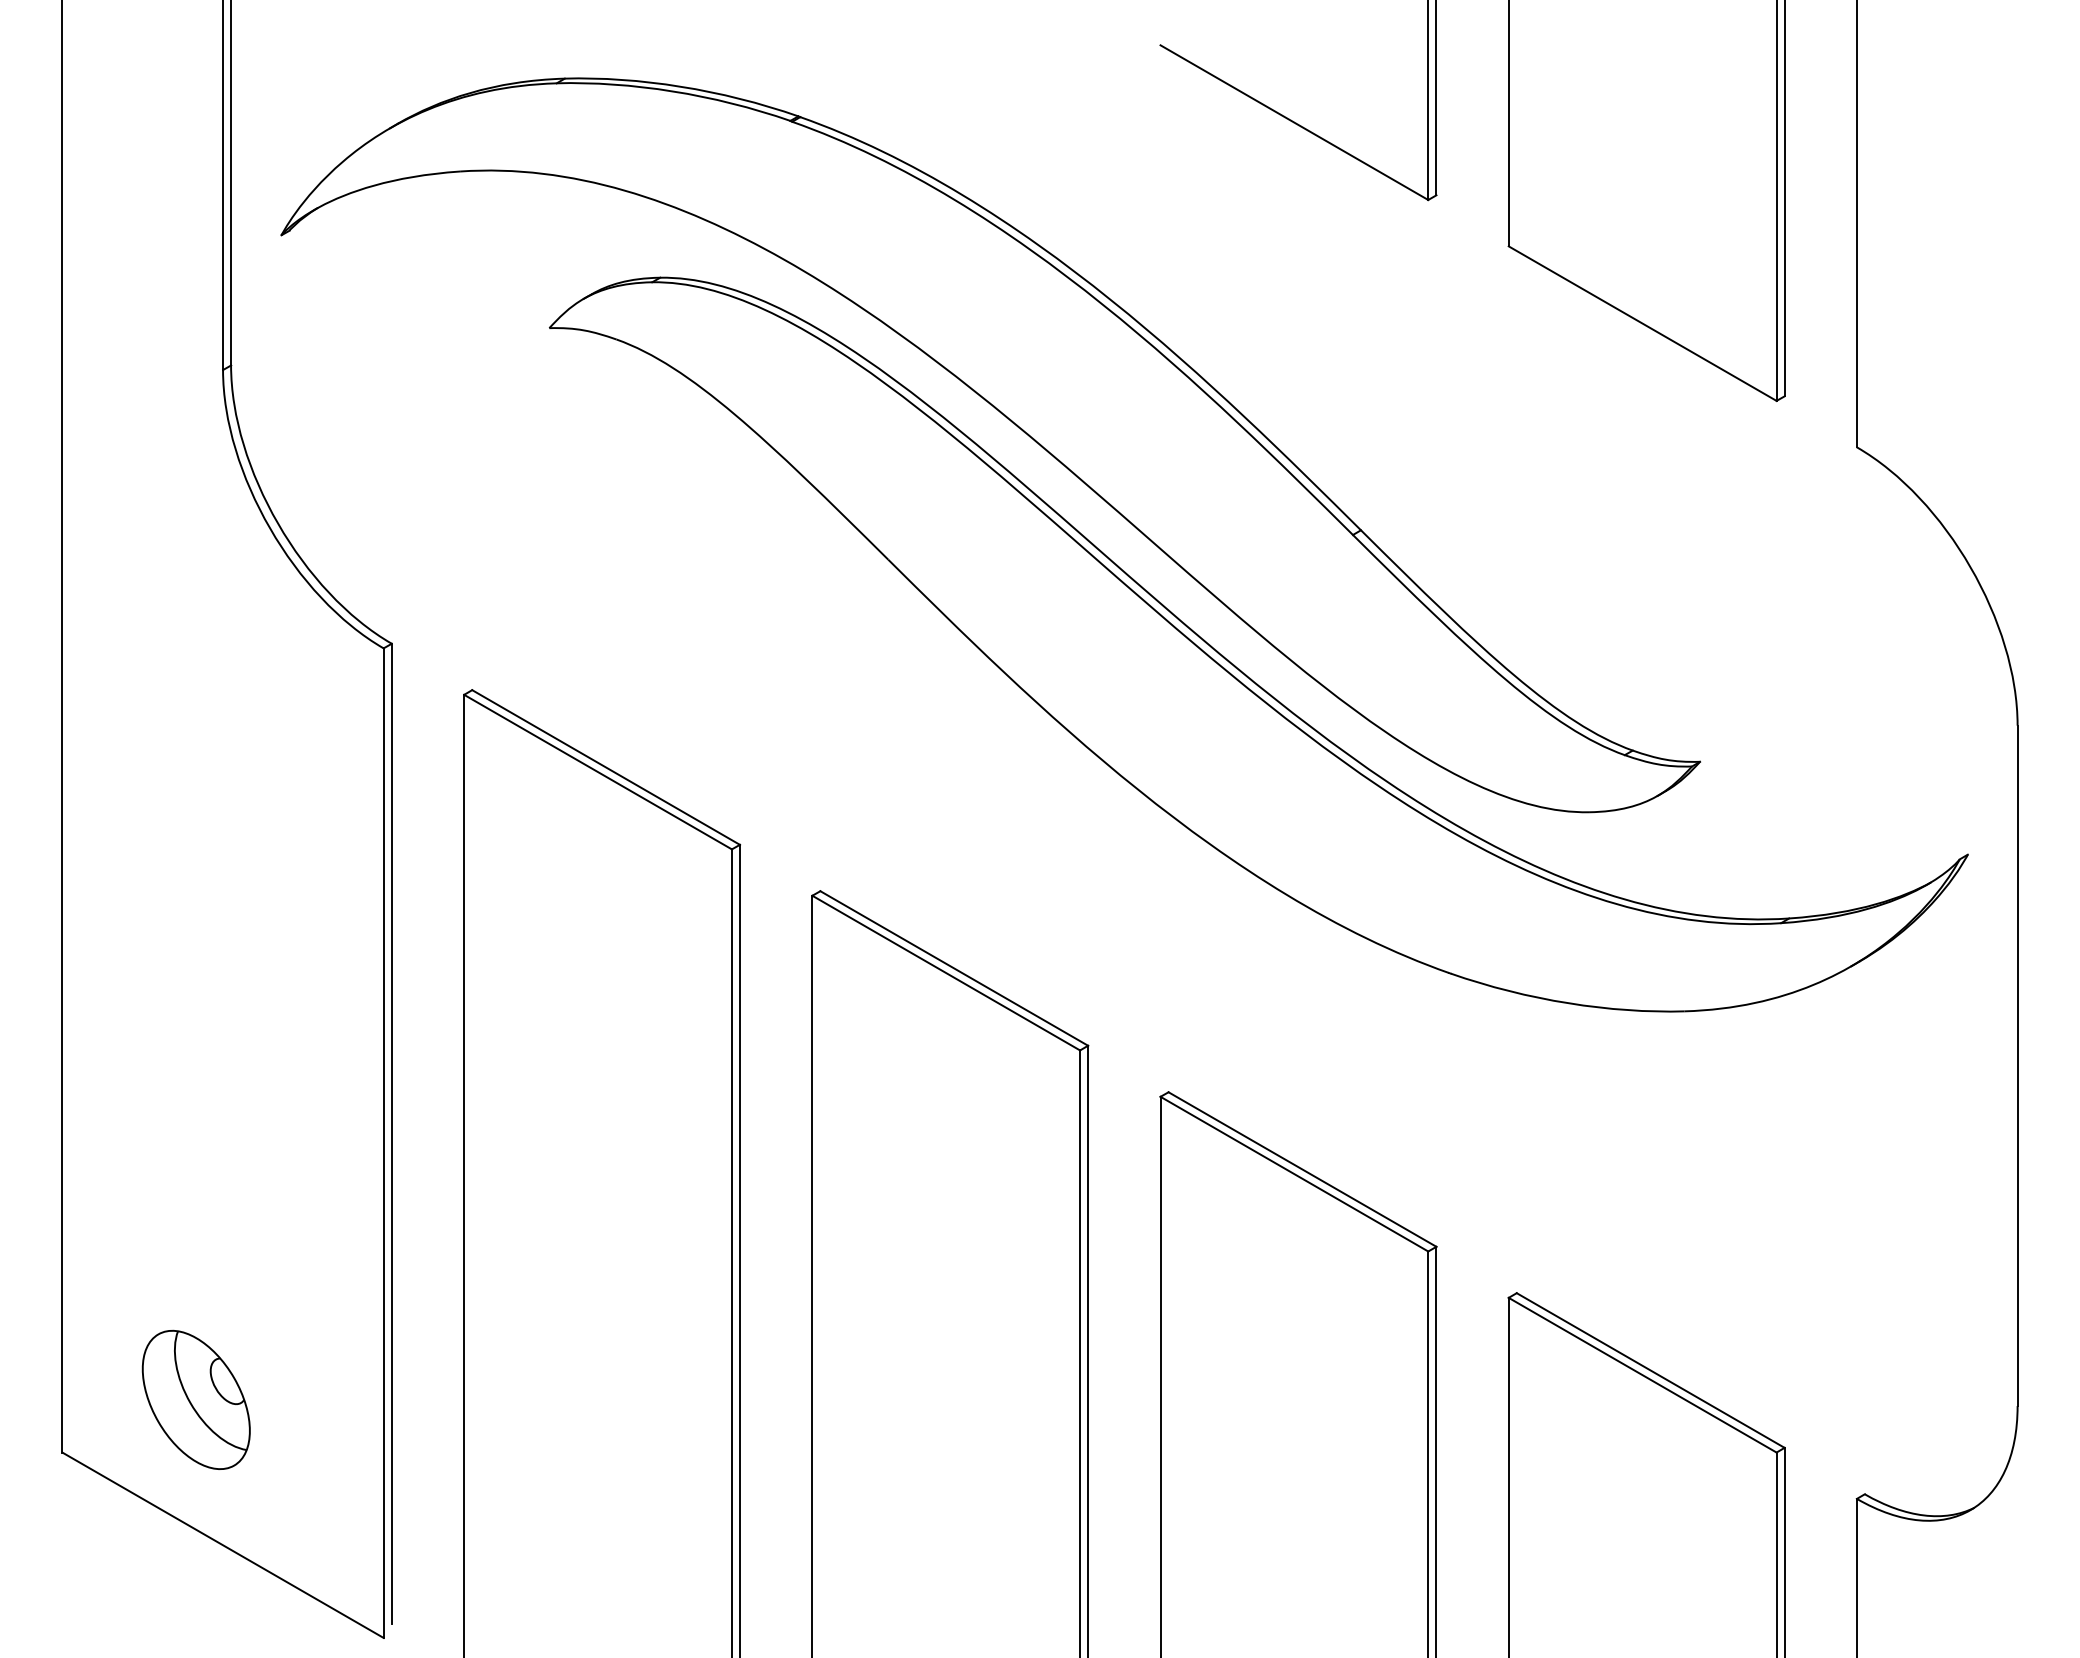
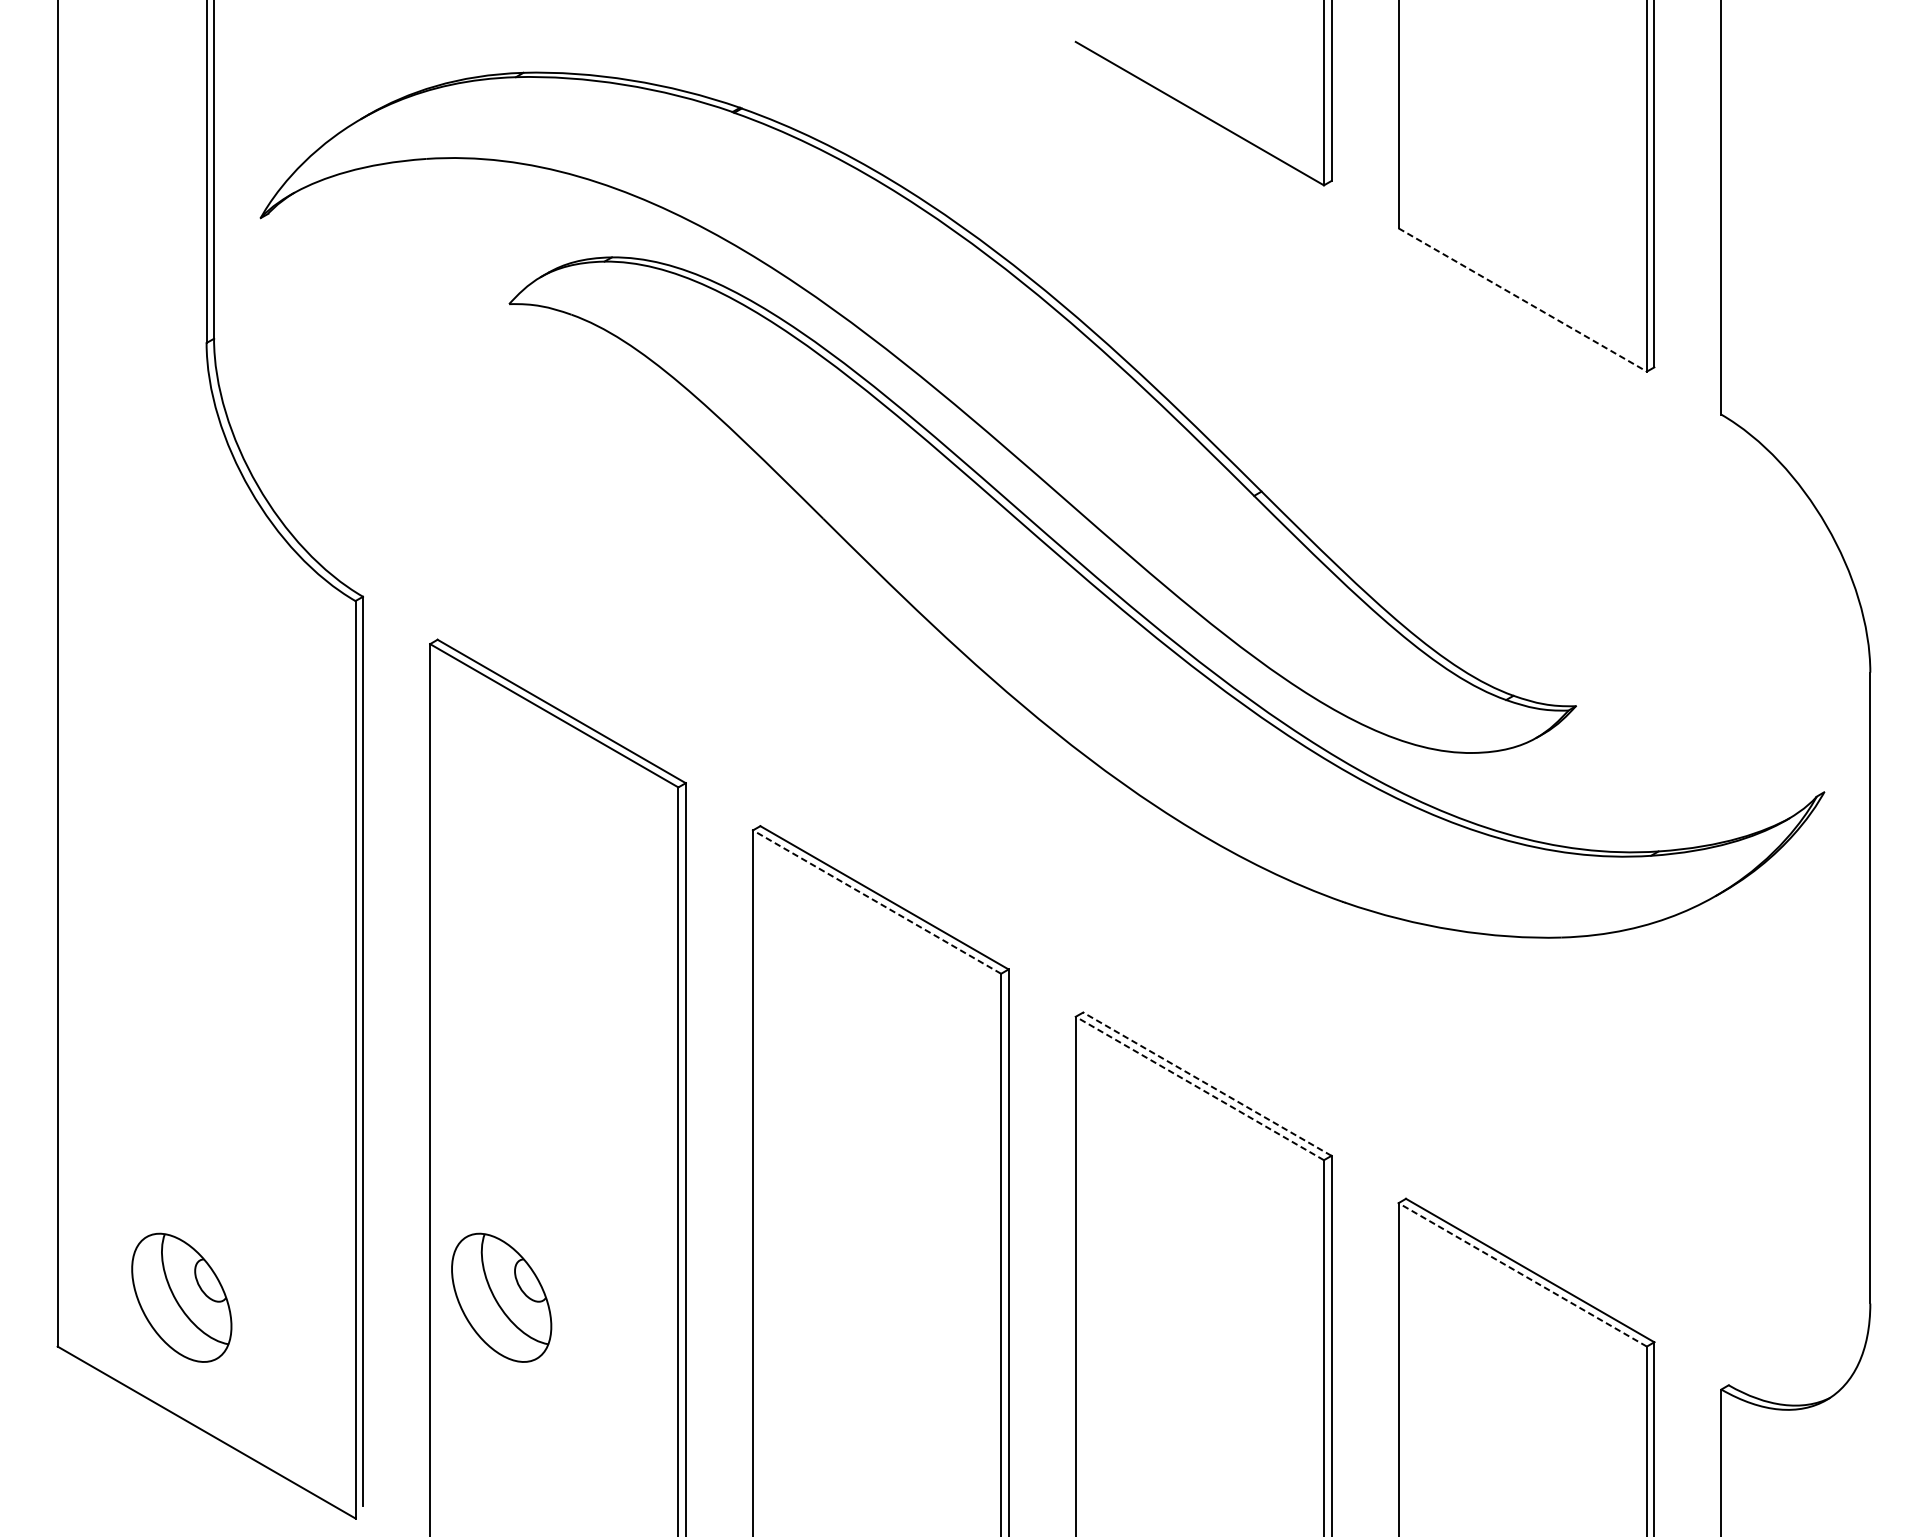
line: (1642, 323) -> (1522, 299), solid -> dashed
line: (946, 973) -> (877, 902), solid -> dashed
line: (1302, 1169) -> (1207, 1084), solid -> dashed
line: (1294, 1174) -> (1199, 1088), solid -> dashed
line: (1642, 1375) -> (1522, 1275), solid -> dashed
part: (540, 1399) -> (500, 1297), added

